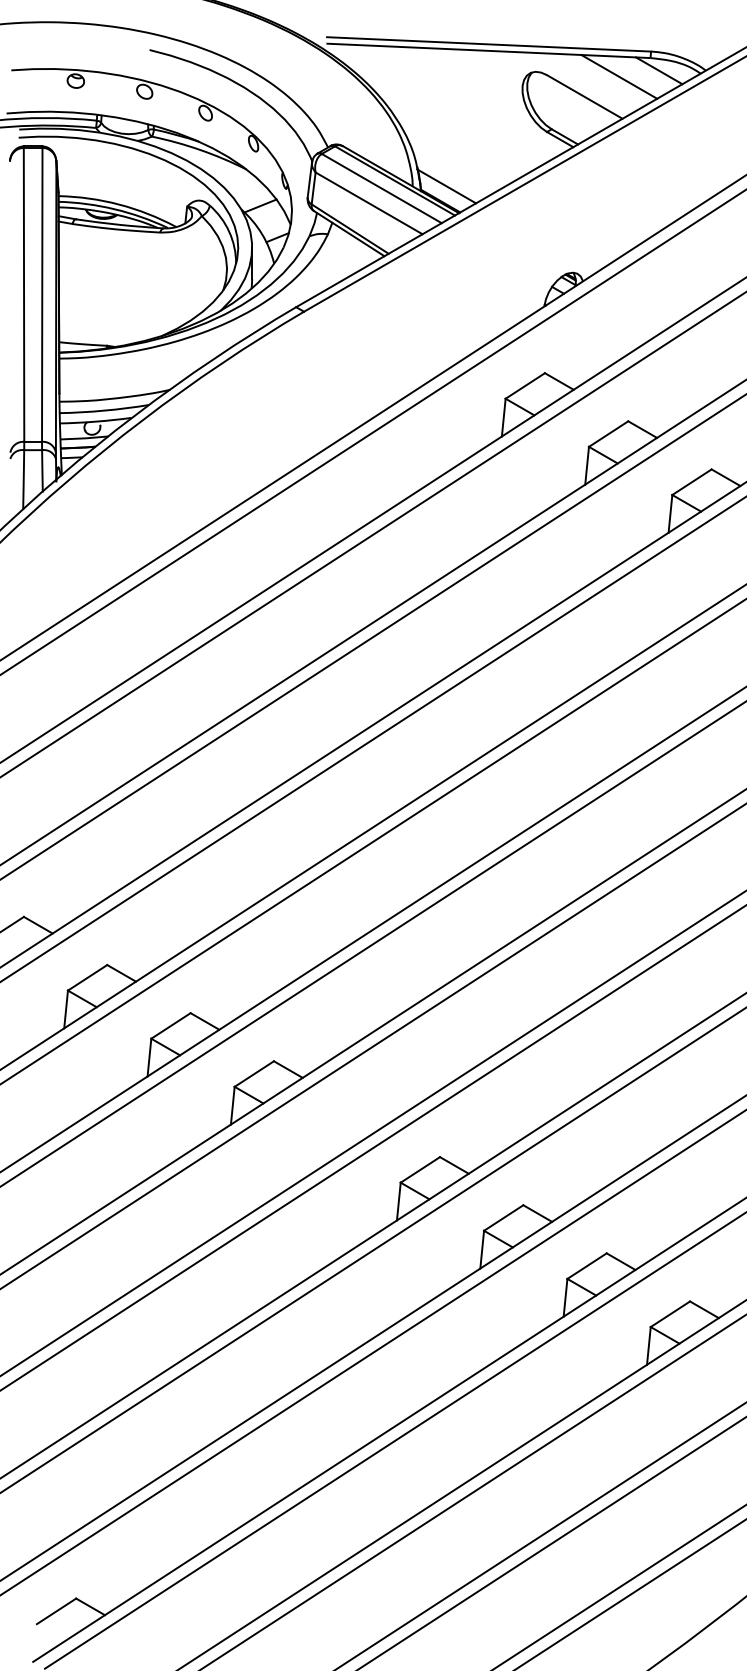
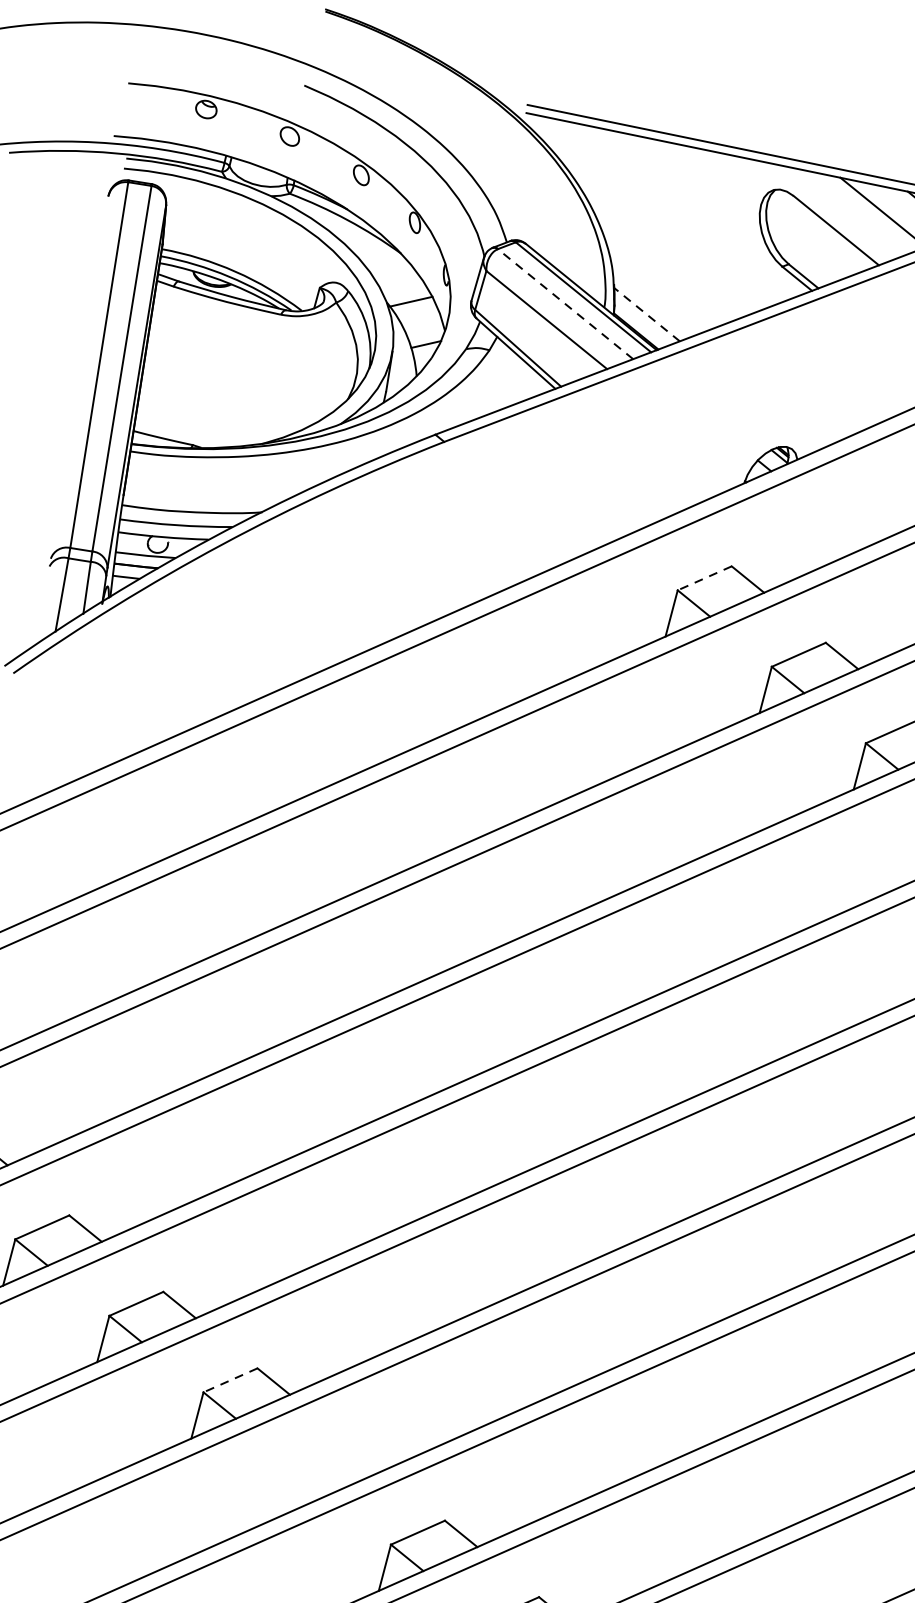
line: (446, 186) -> (646, 314), solid -> dashed
line: (381, 188) -> (565, 304), solid -> dashed
line: (524, 386) -> (703, 578), solid -> dashed
line: (253, 1074) -> (229, 1380), solid -> dashed

